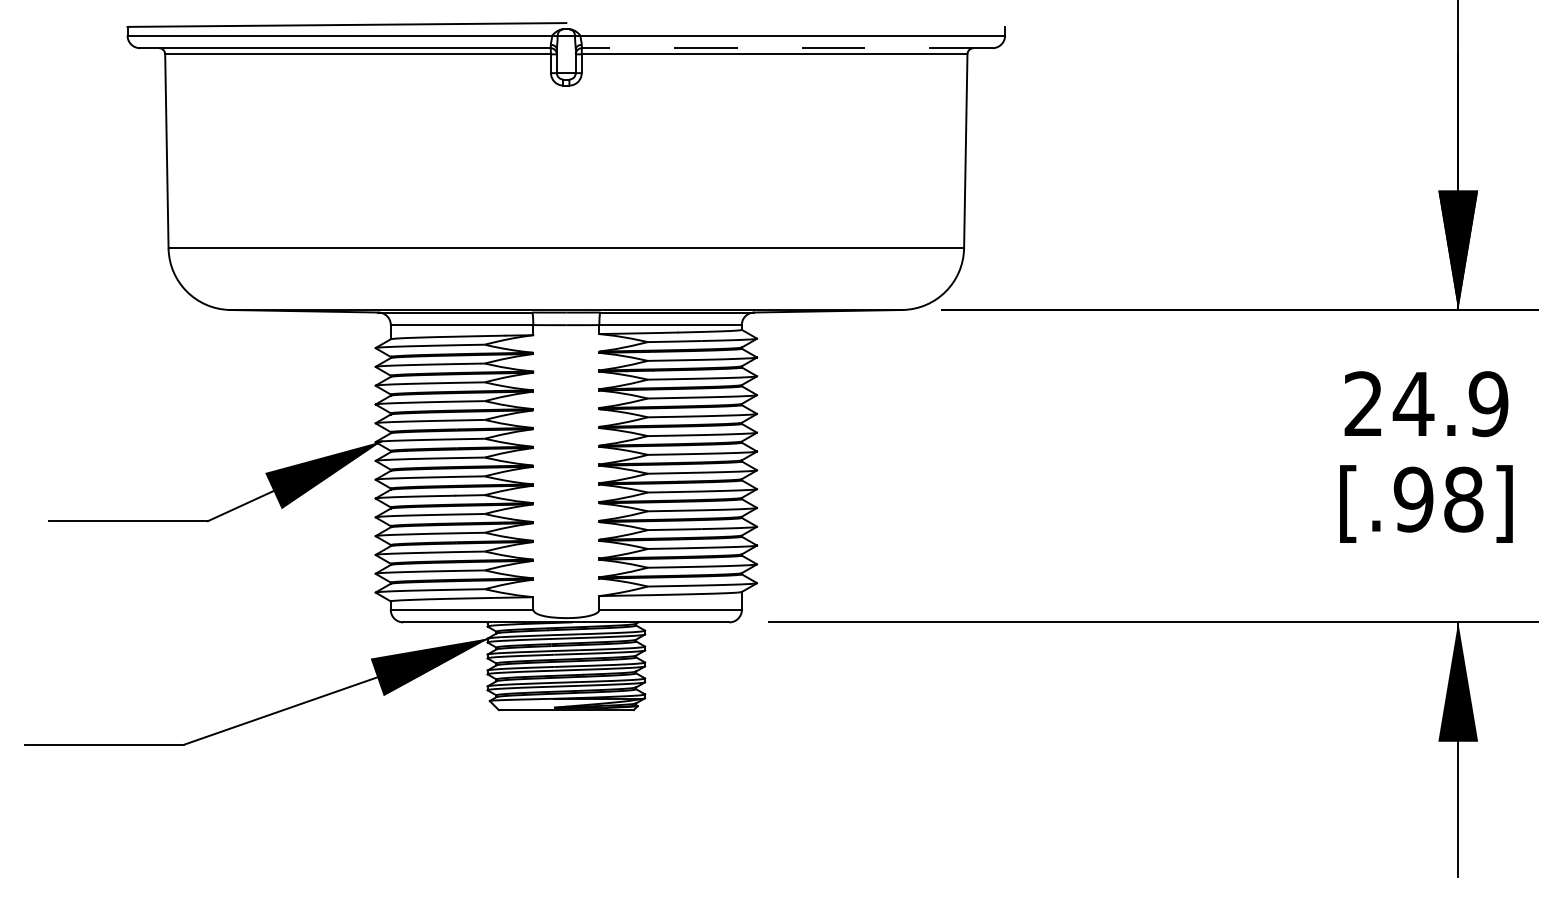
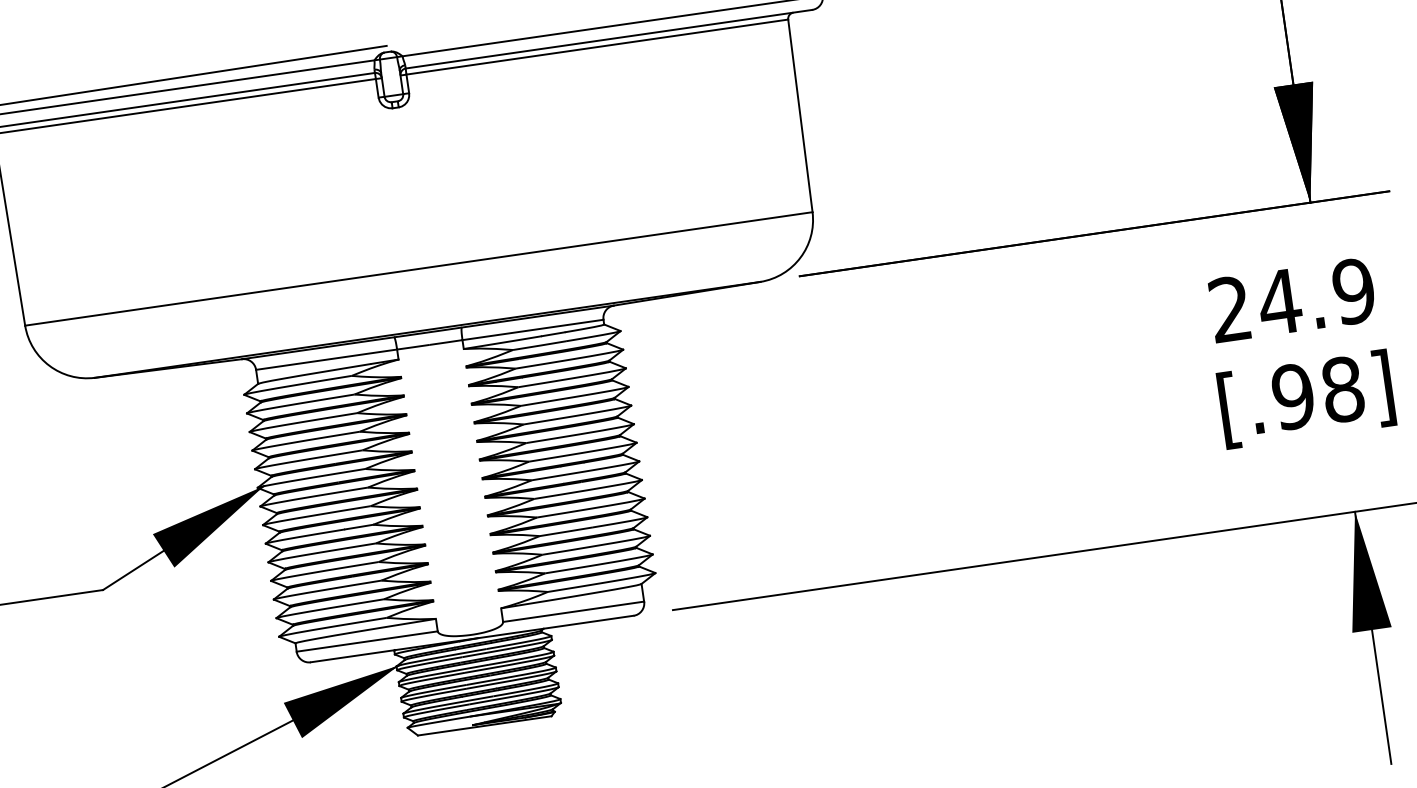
line: (786, 48) -> (608, 39), dashed -> solid

